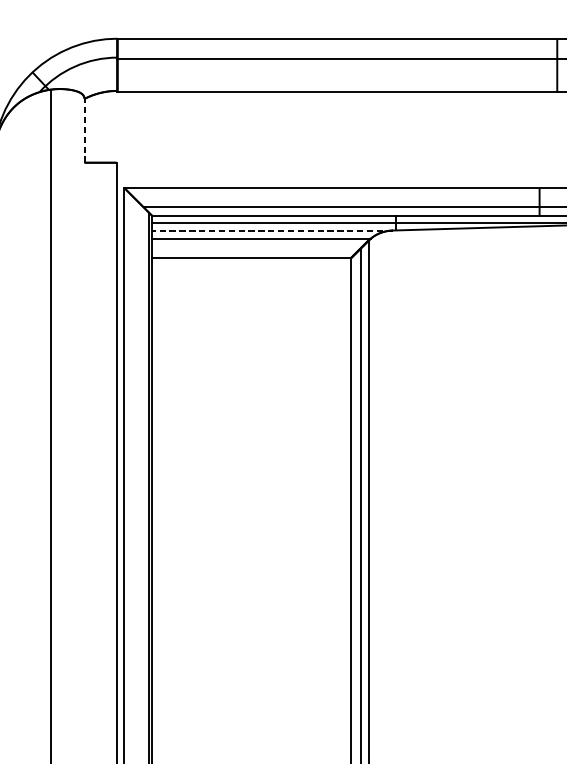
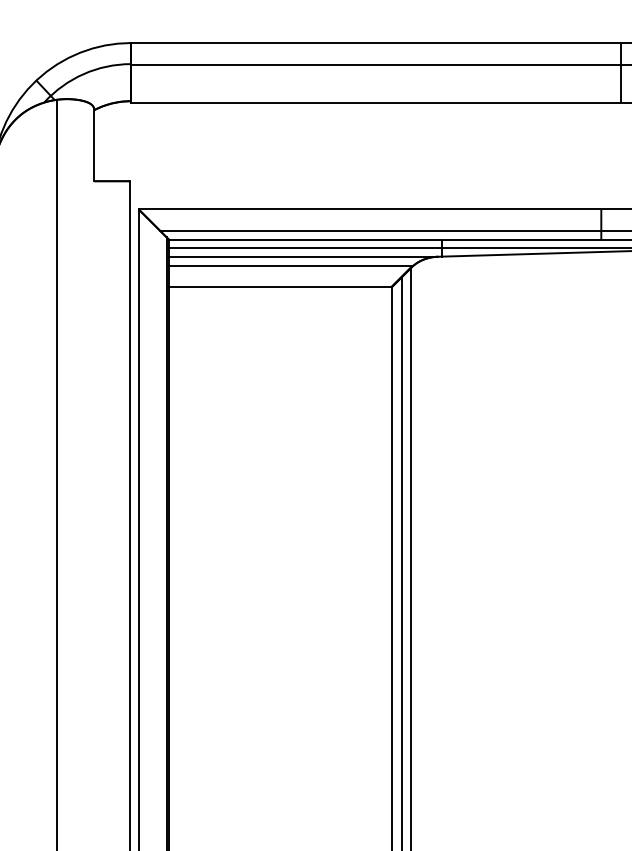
line: (84, 130) -> (94, 145), dashed -> solid
line: (272, 230) -> (303, 256), dashed -> solid

